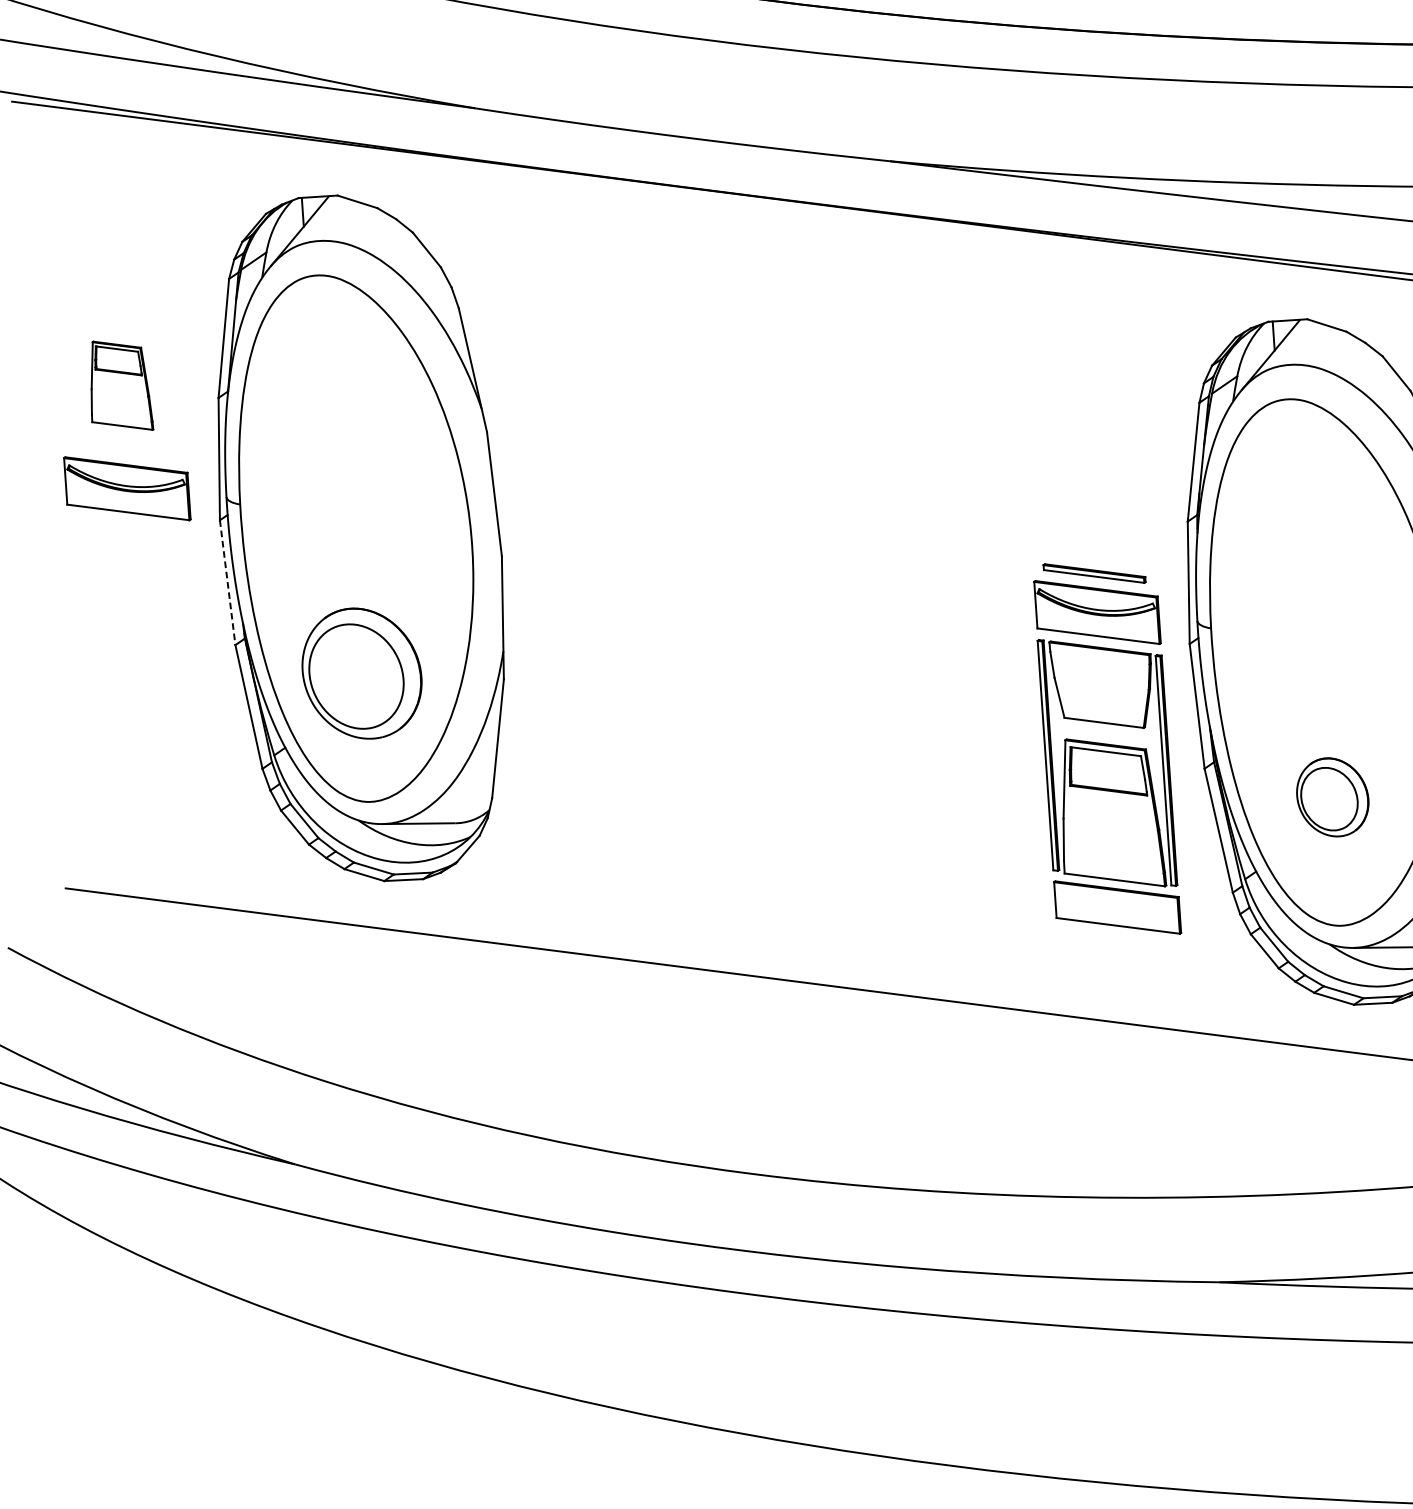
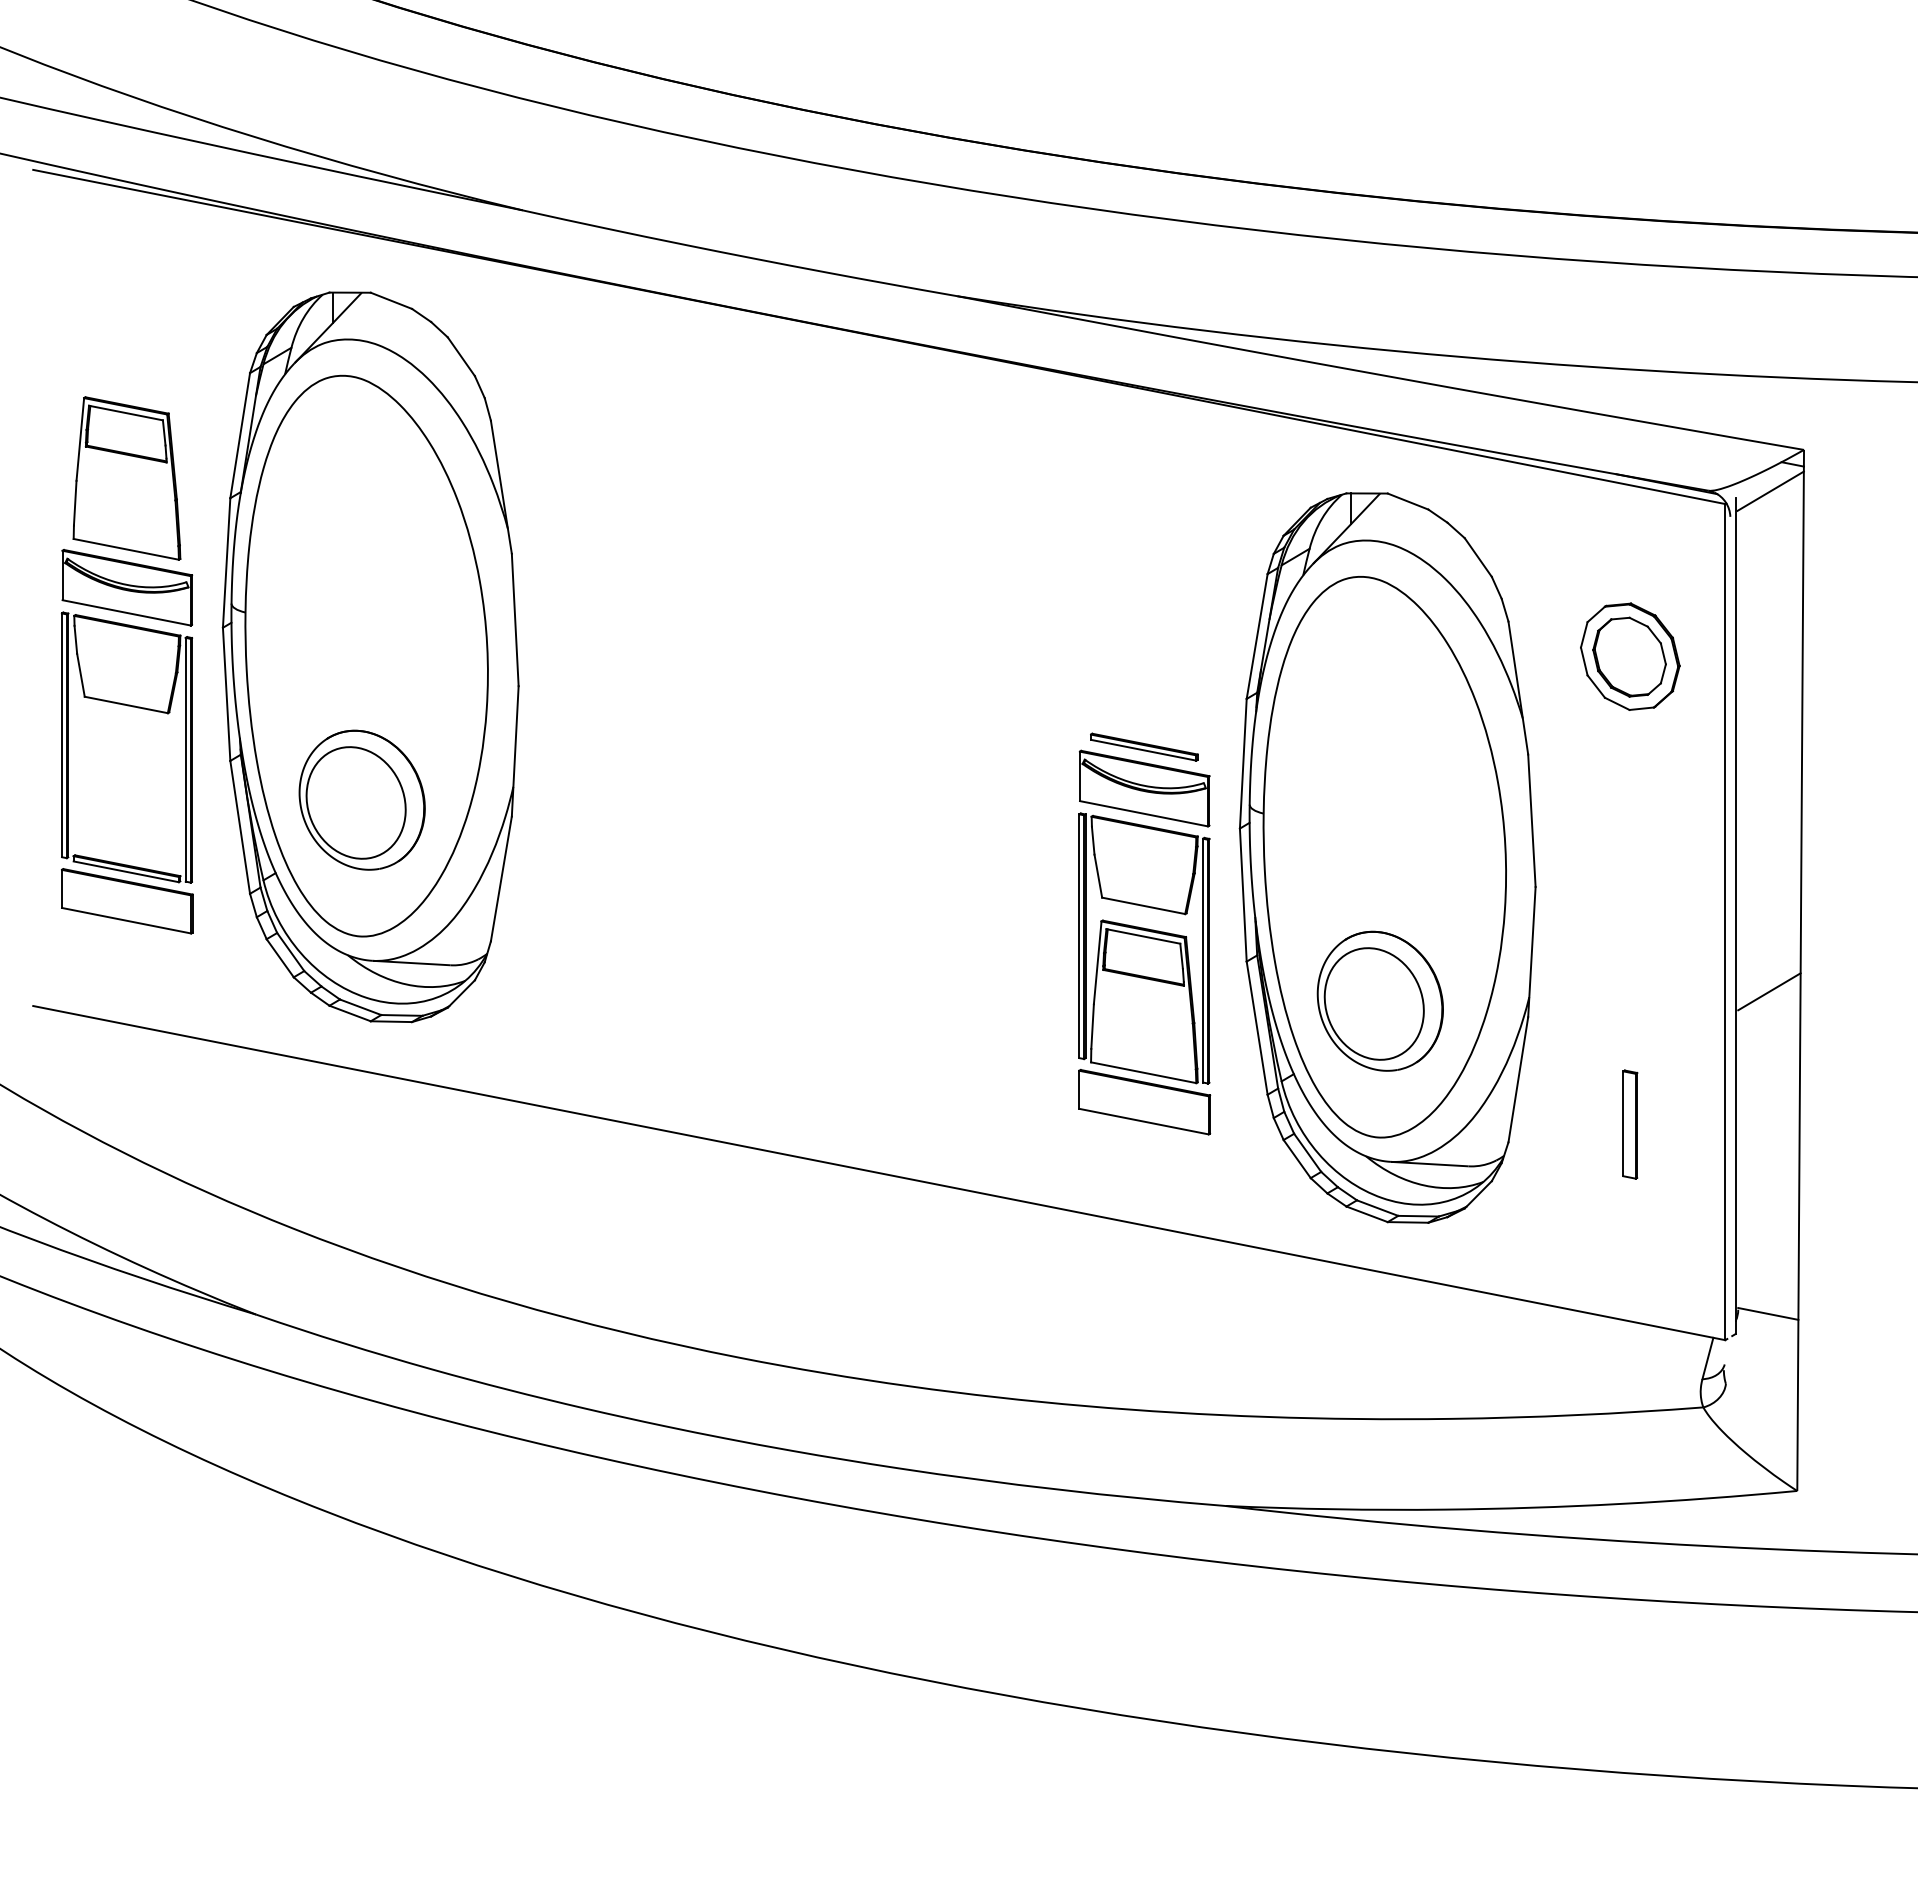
part: (119, 386) -> (126, 478), size x1.67
line: (227, 582) -> (226, 694), dashed -> solid
part: (83, 666) -> (68, 772), added
part: (1332, 796) -> (1379, 1000), size x1.67

